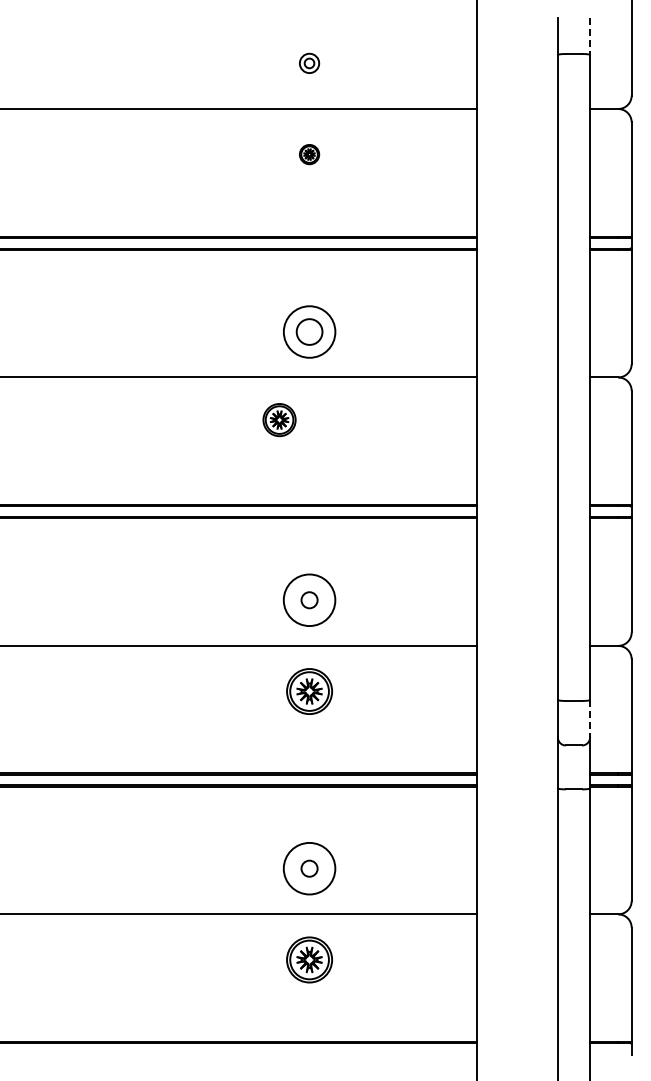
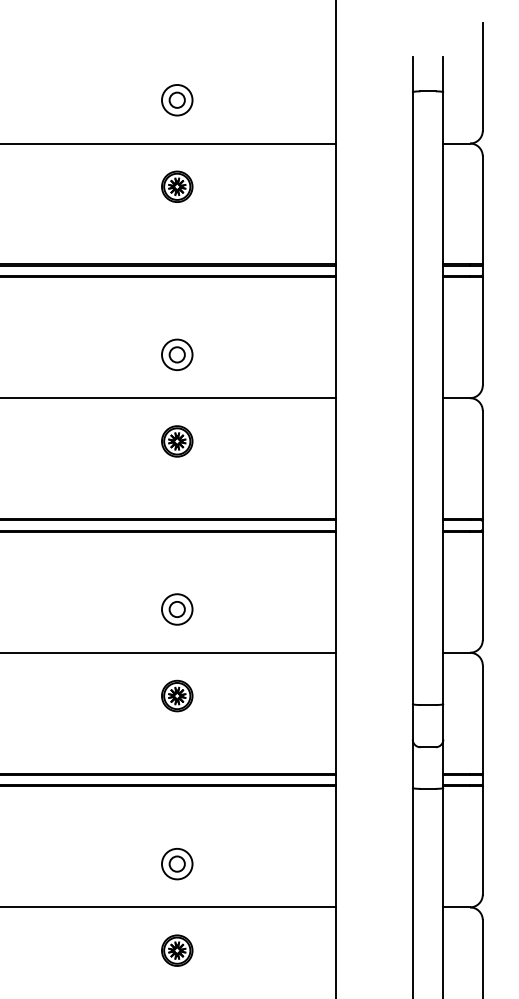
line: (590, 36) -> (443, 74), dashed -> solid
part: (309, 63) -> (177, 100), size x1.67
part: (309, 154) -> (177, 186), size x1.67
part: (309, 331) -> (177, 354), size x0.62
part: (279, 420) -> (177, 441), moved
circle: (309, 600) -> (177, 609), size x0.62
part: (309, 691) -> (177, 696), size x0.71
line: (590, 718) -> (443, 721), dashed -> solid
circle: (309, 868) -> (177, 863), size x0.62
part: (309, 959) -> (177, 950), size x0.71

